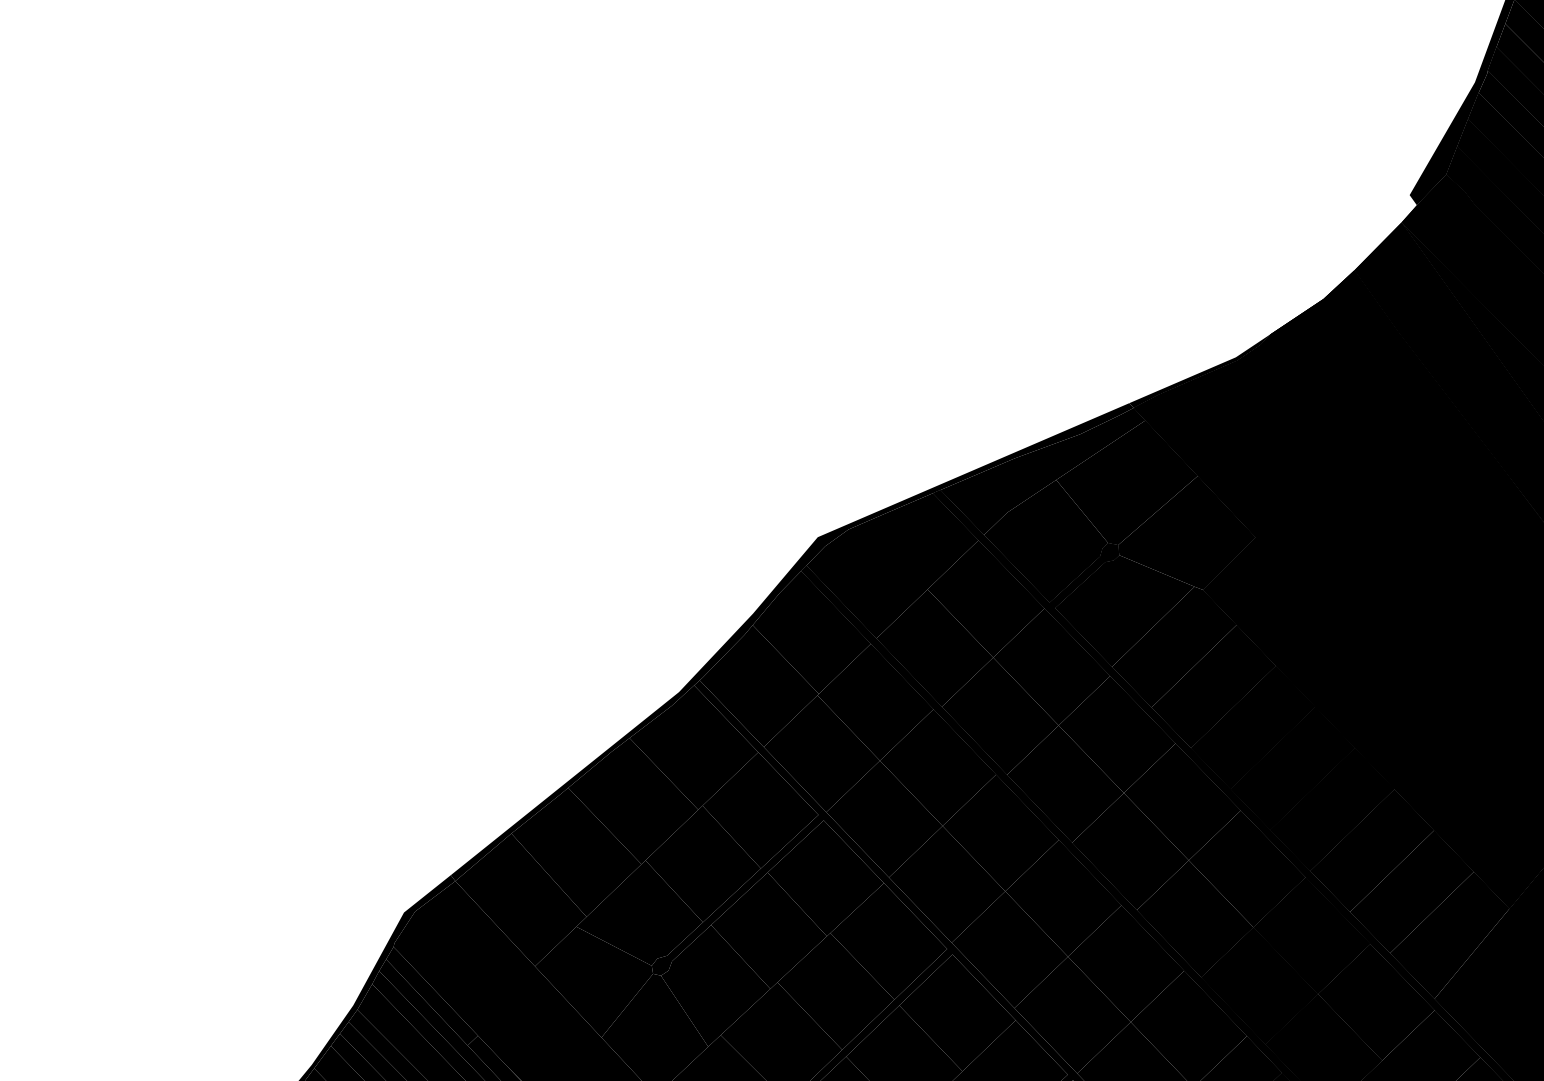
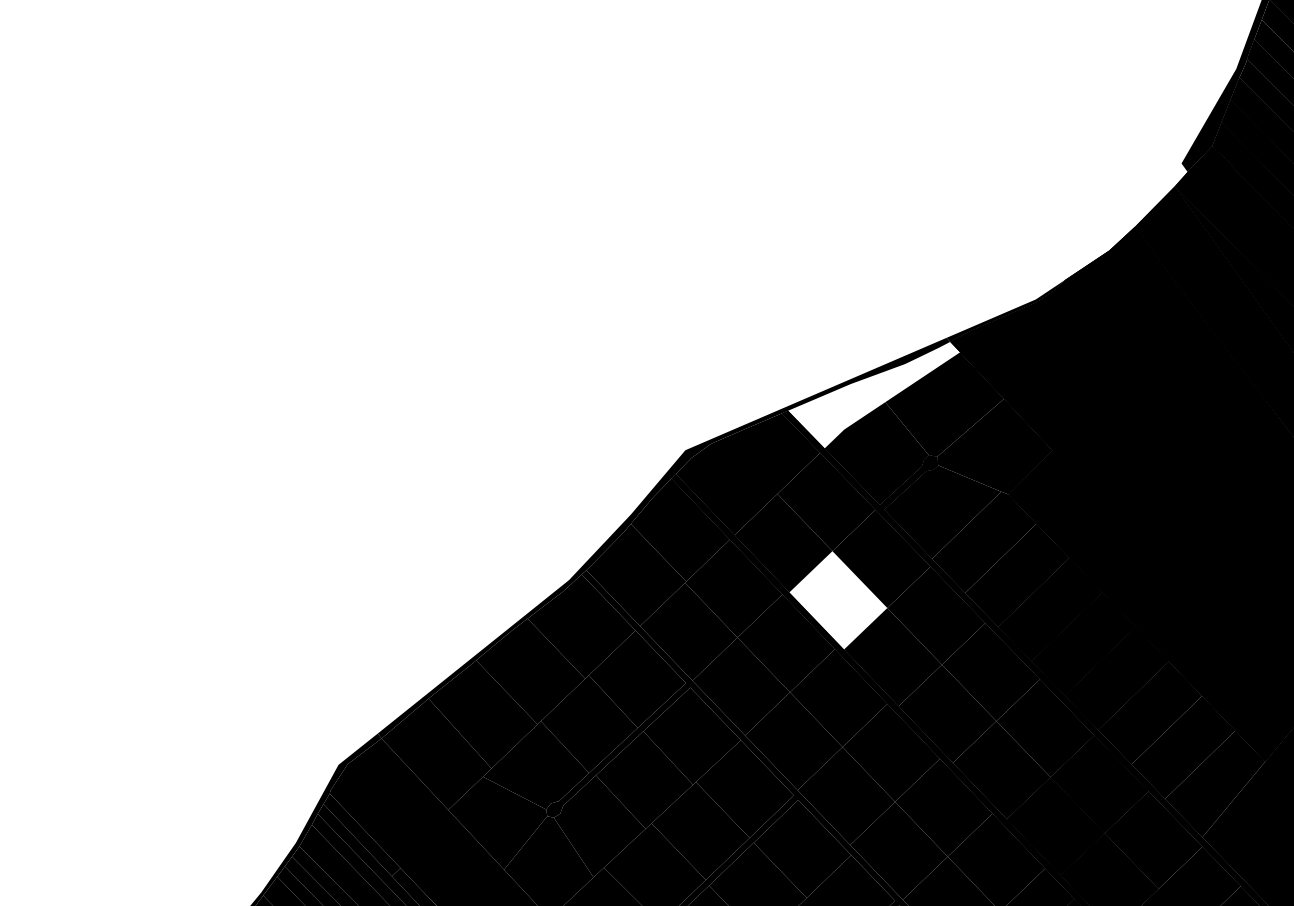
fill: (1043, 470) -> (874, 394), removed
fill: (1000, 716) -> (838, 600), removed

